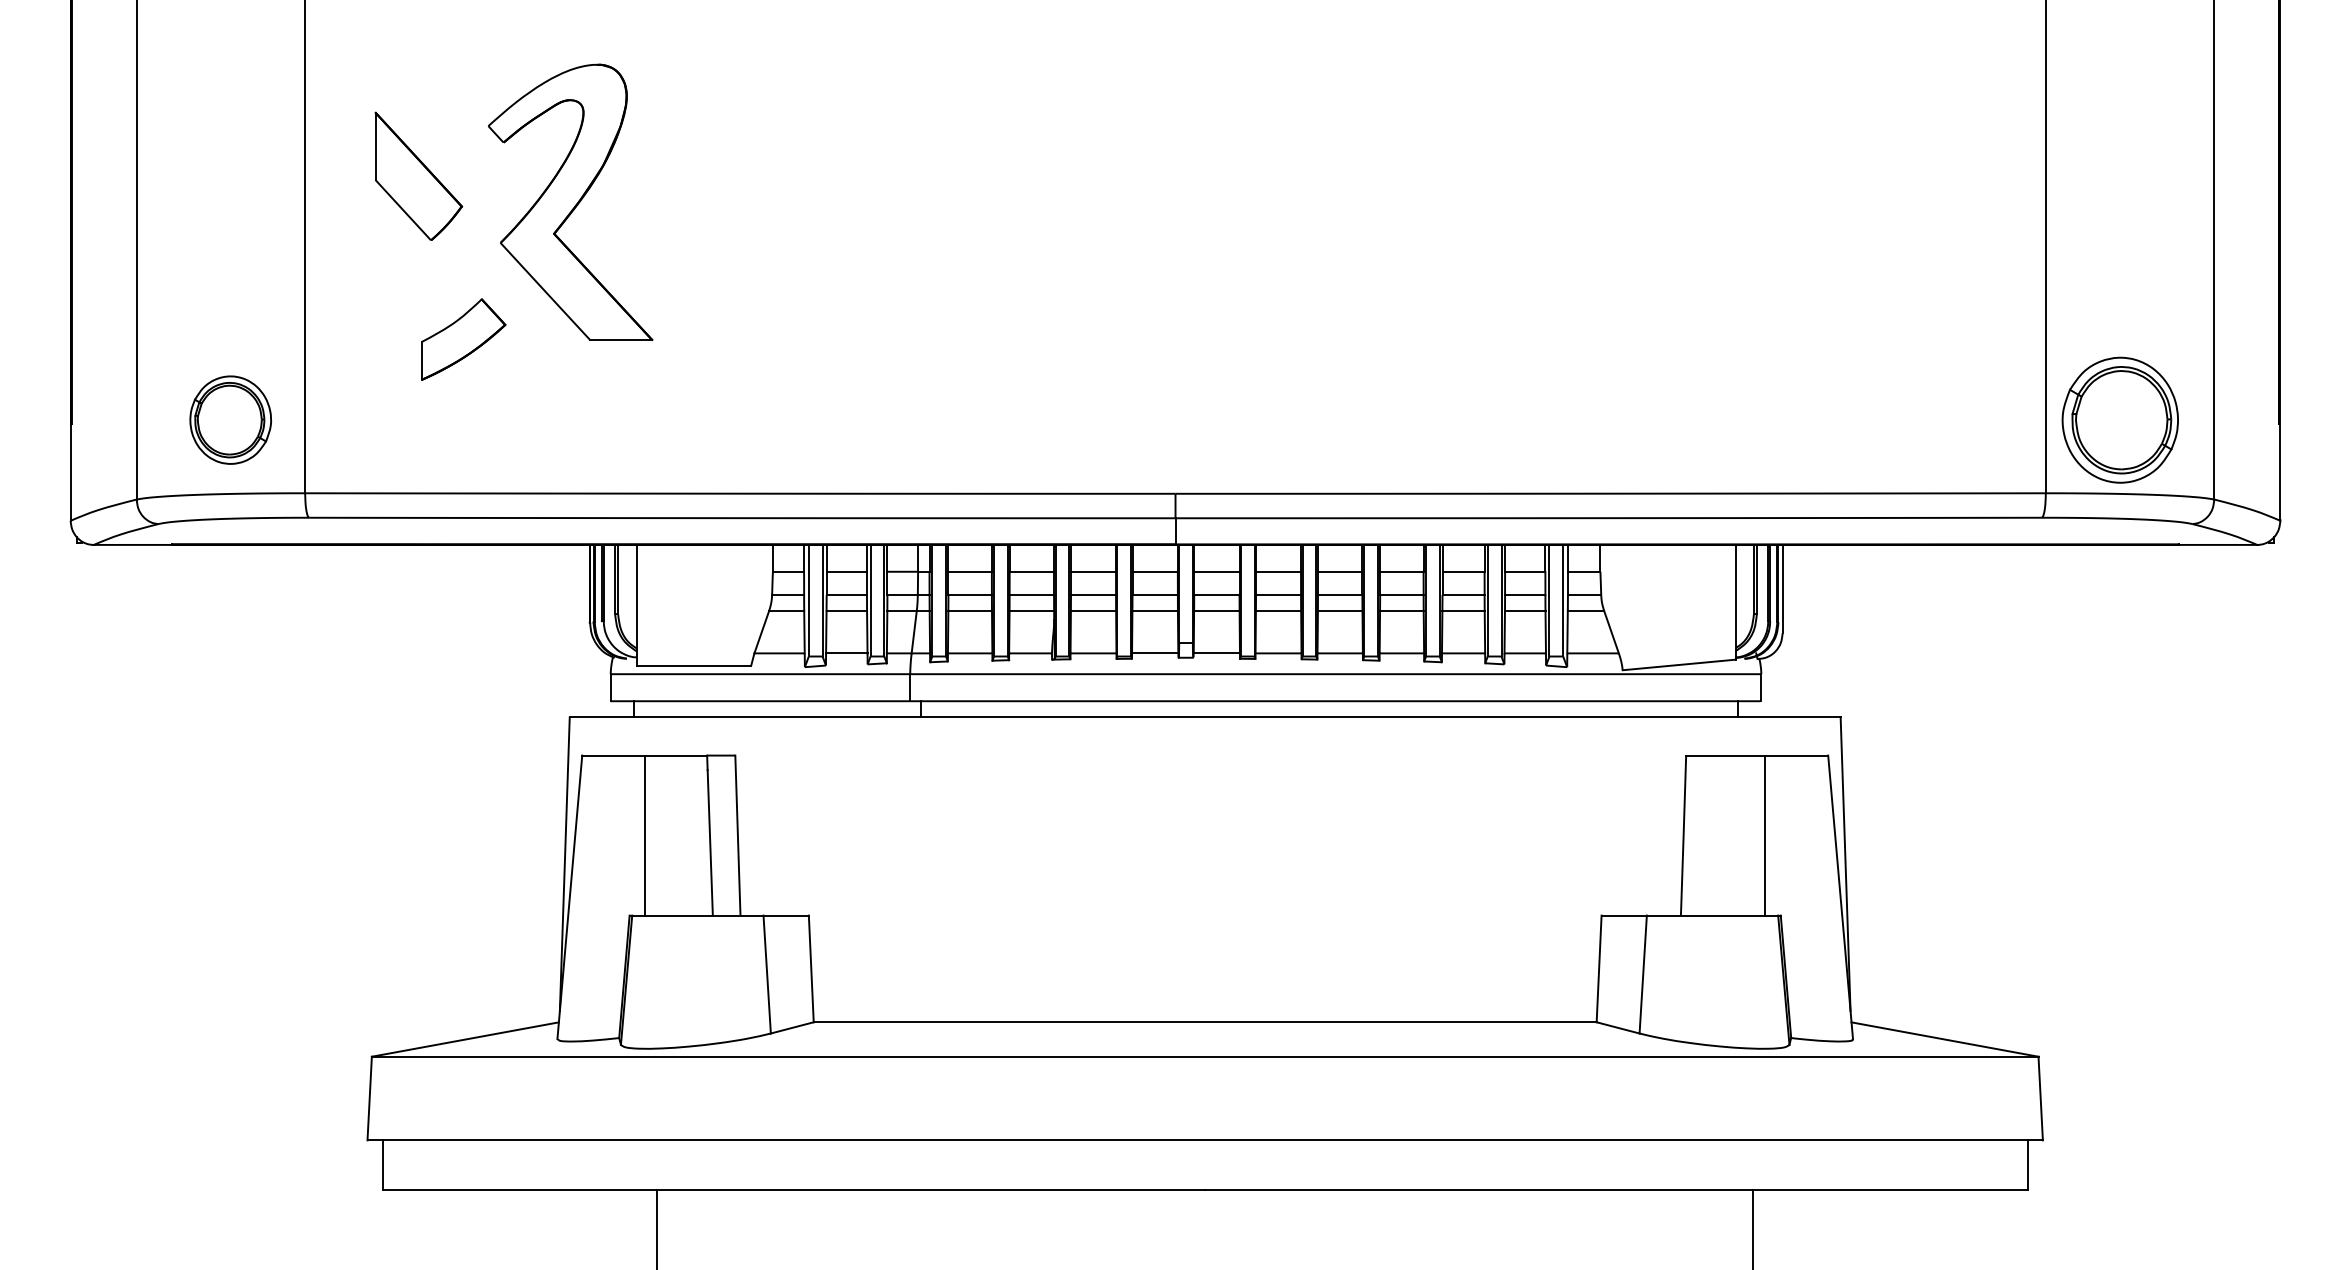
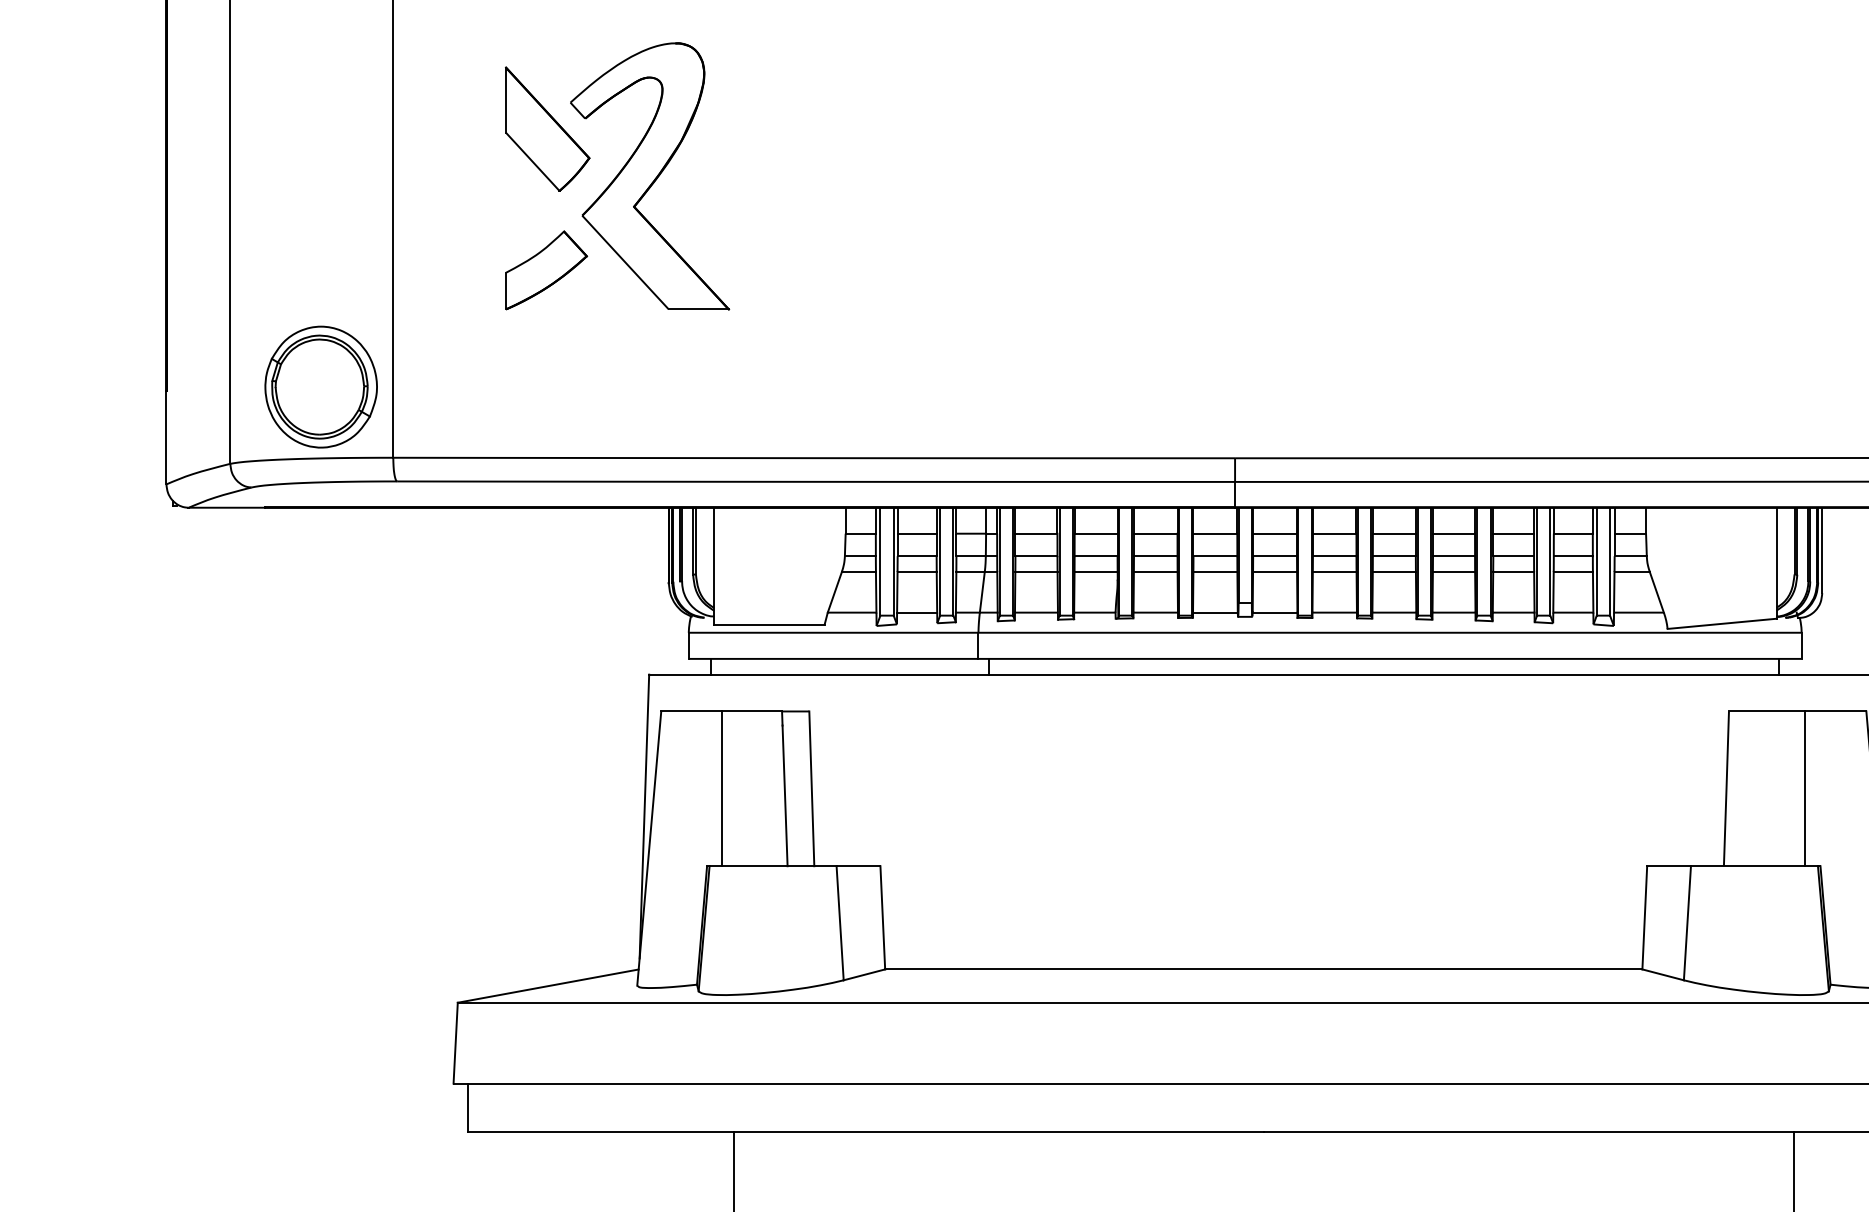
part: (418, 175) -> (547, 128), moved
part: (463, 339) -> (546, 270), moved
part: (230, 419) -> (321, 386), size x1.43

